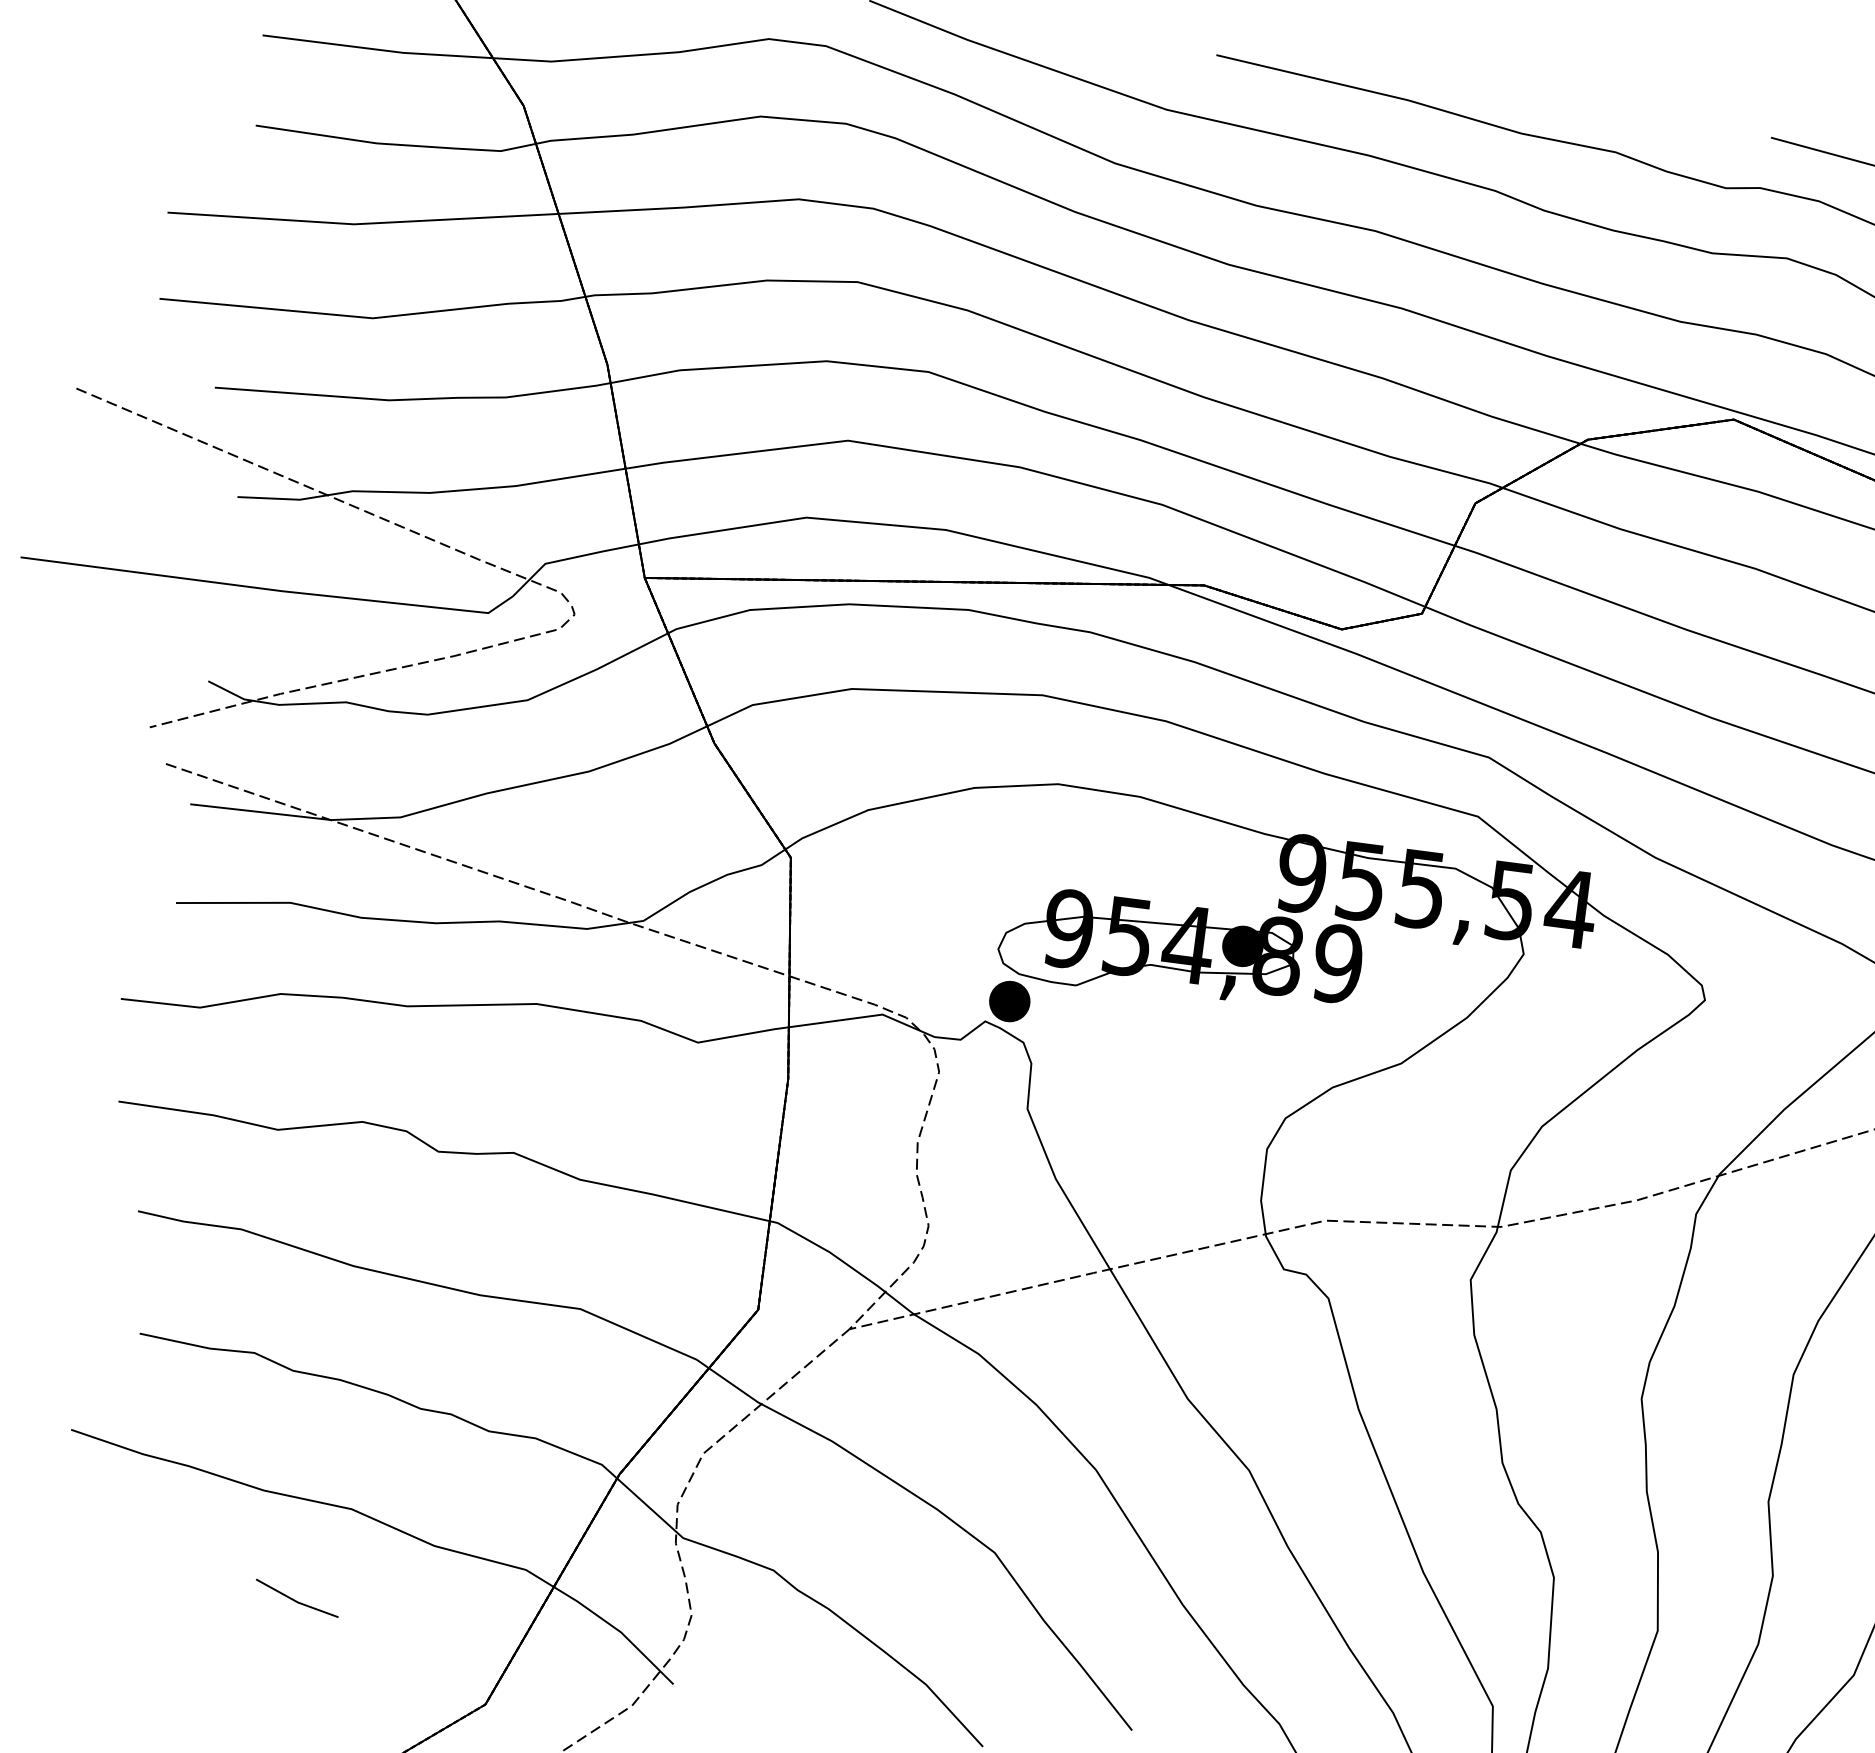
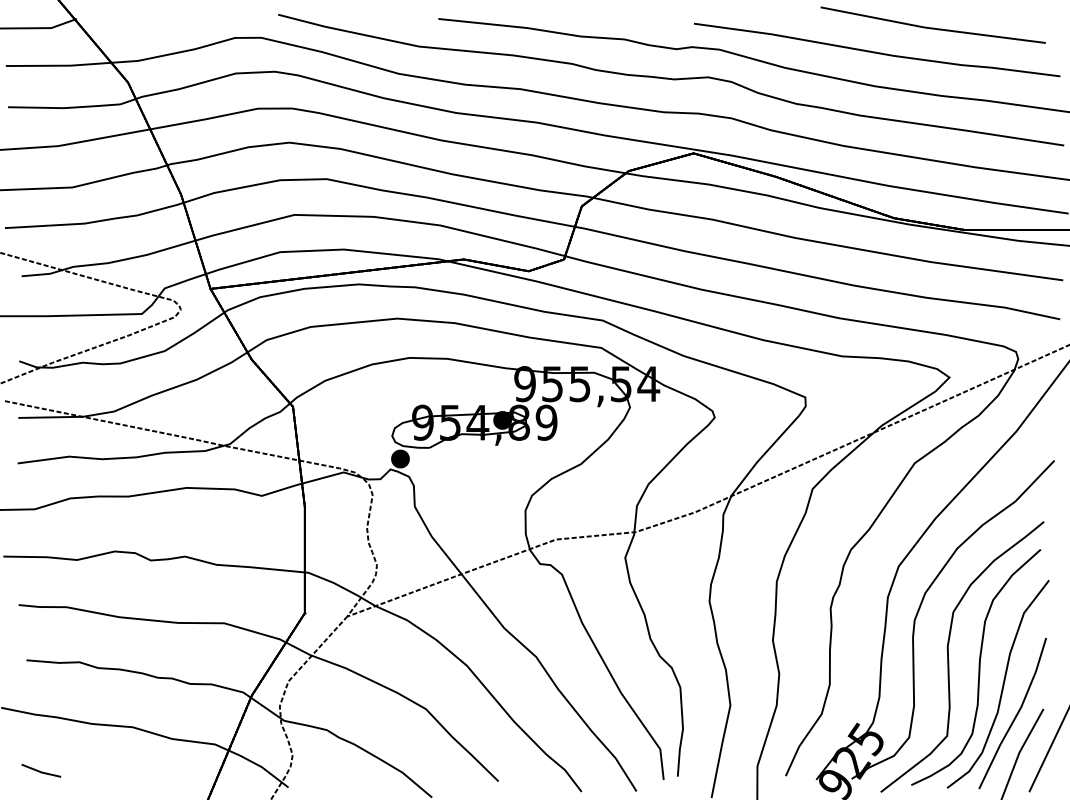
part: (297, 1597) -> (41, 770), moved

